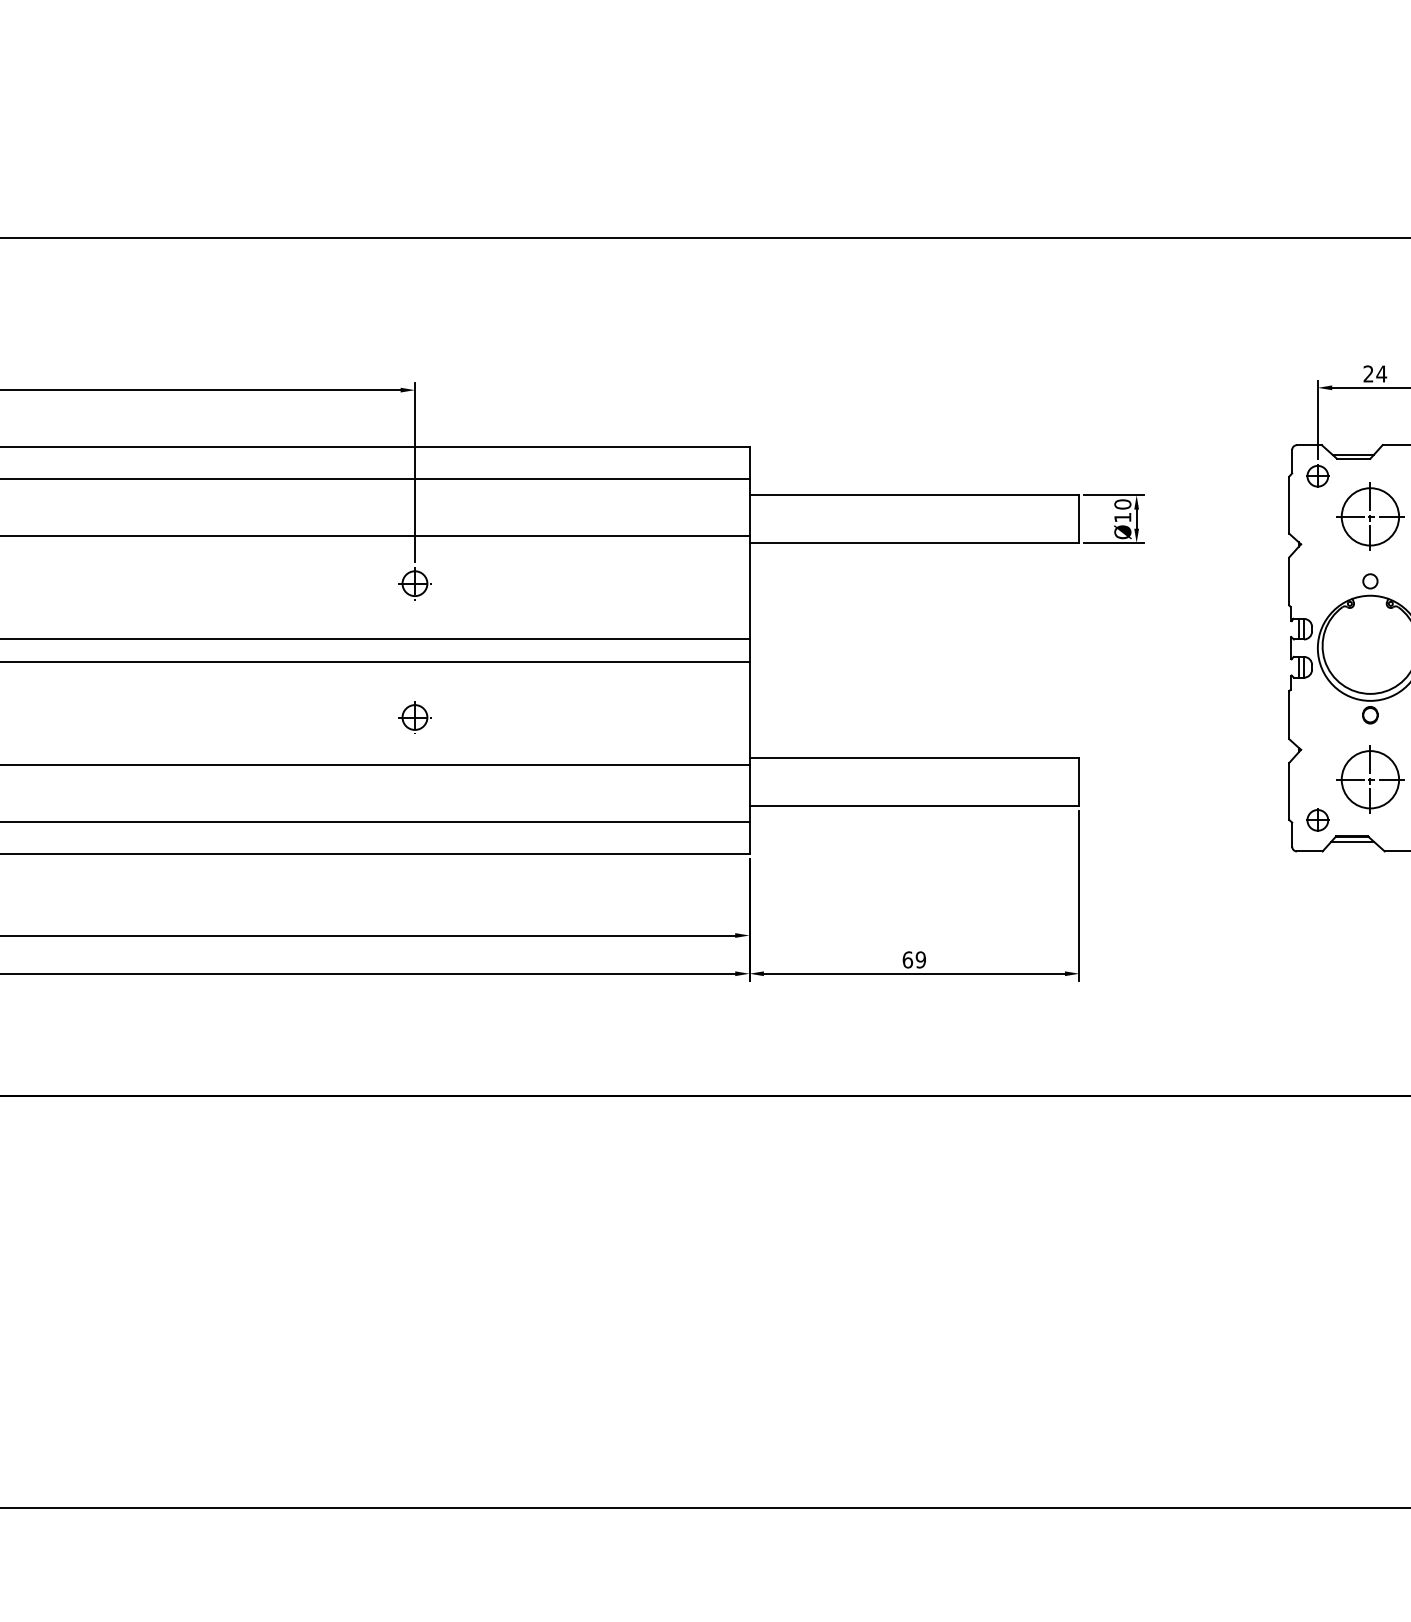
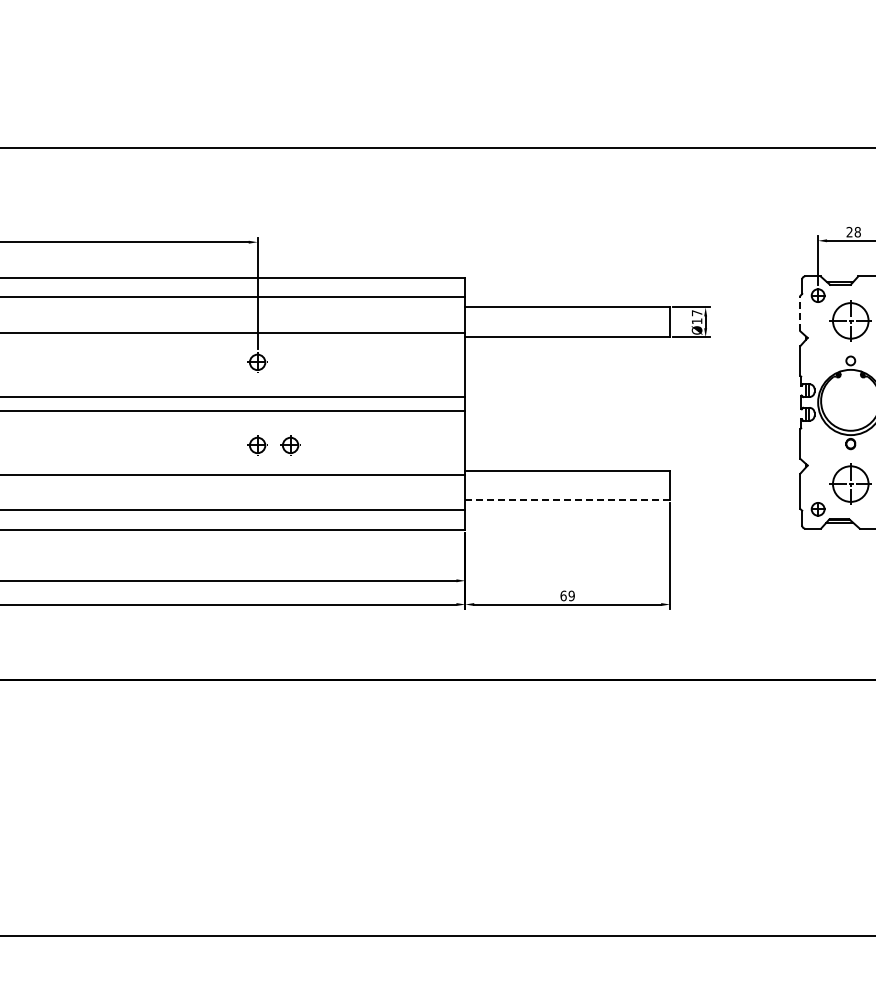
text: (1381, 374) -> (857, 232), 24 -> 28
text: (1121, 504) -> (696, 313), Ø10 -> Ø17
line: (1289, 504) -> (800, 313), solid -> dashed
part: (467, 717) -> (290, 445), added
line: (915, 806) -> (568, 500), solid -> dashed

